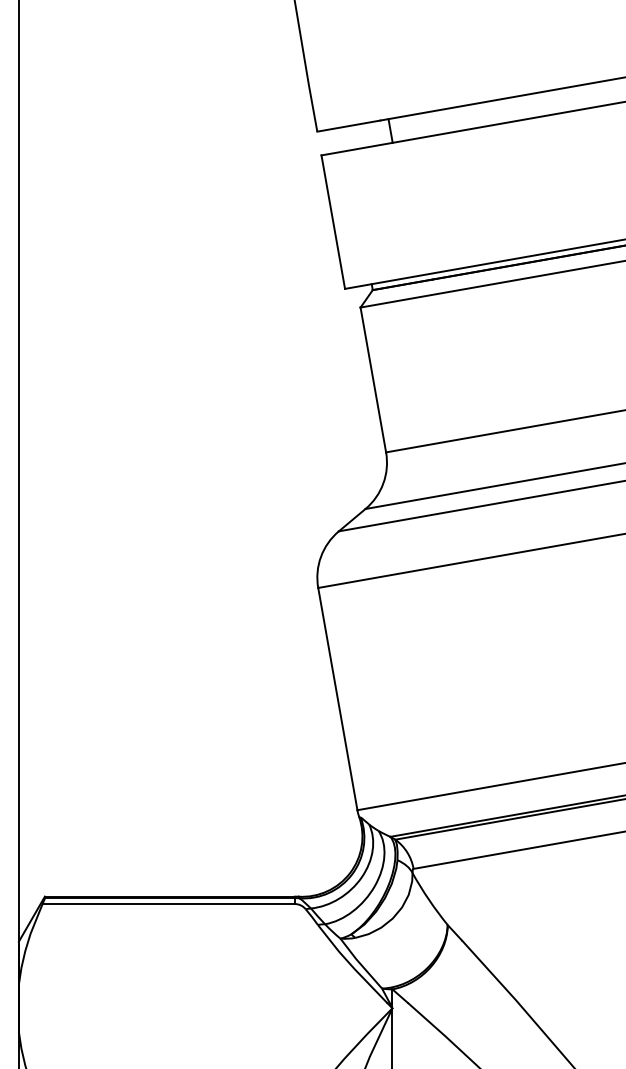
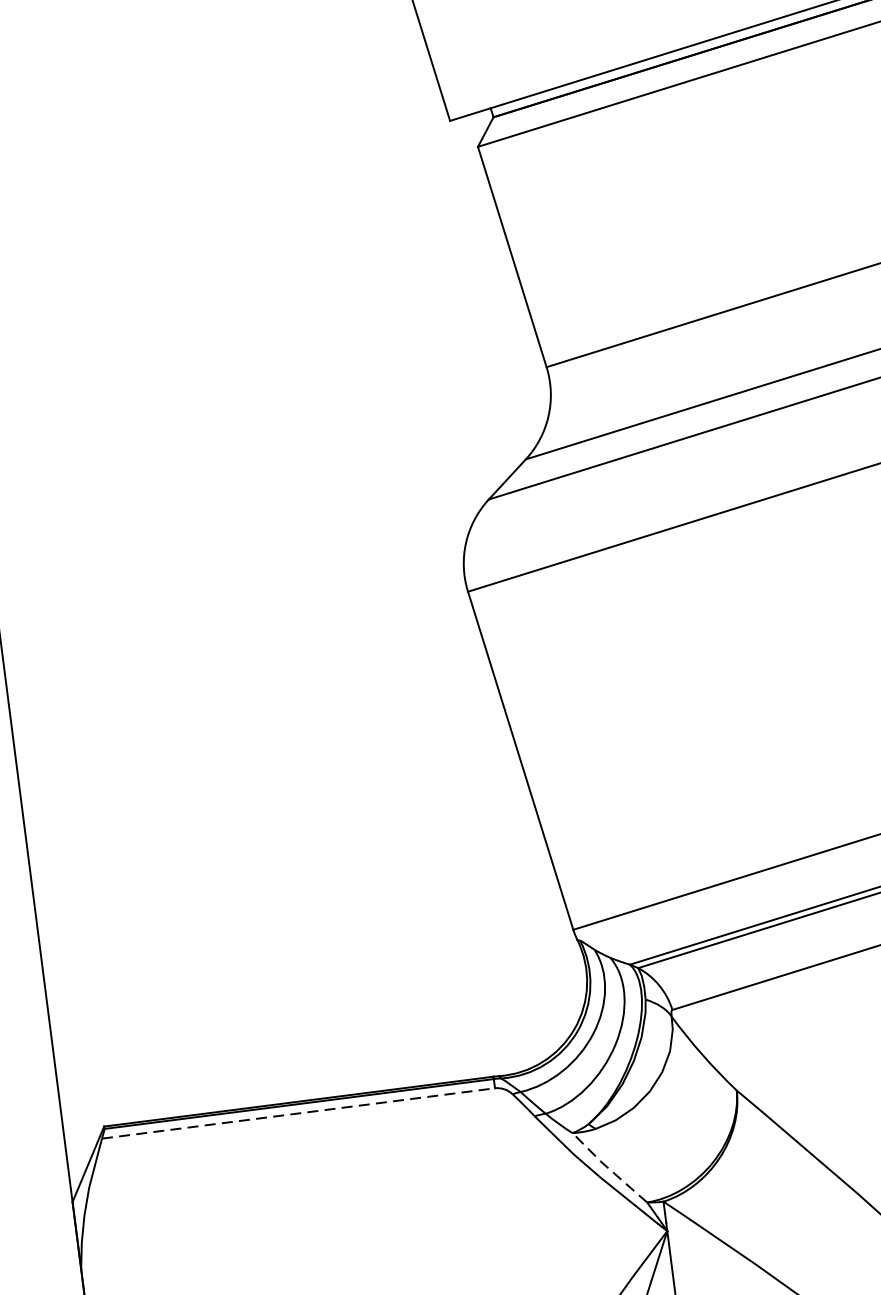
line: (169, 904) -> (299, 1114), solid -> dashed
line: (360, 963) -> (608, 1167), solid -> dashed

